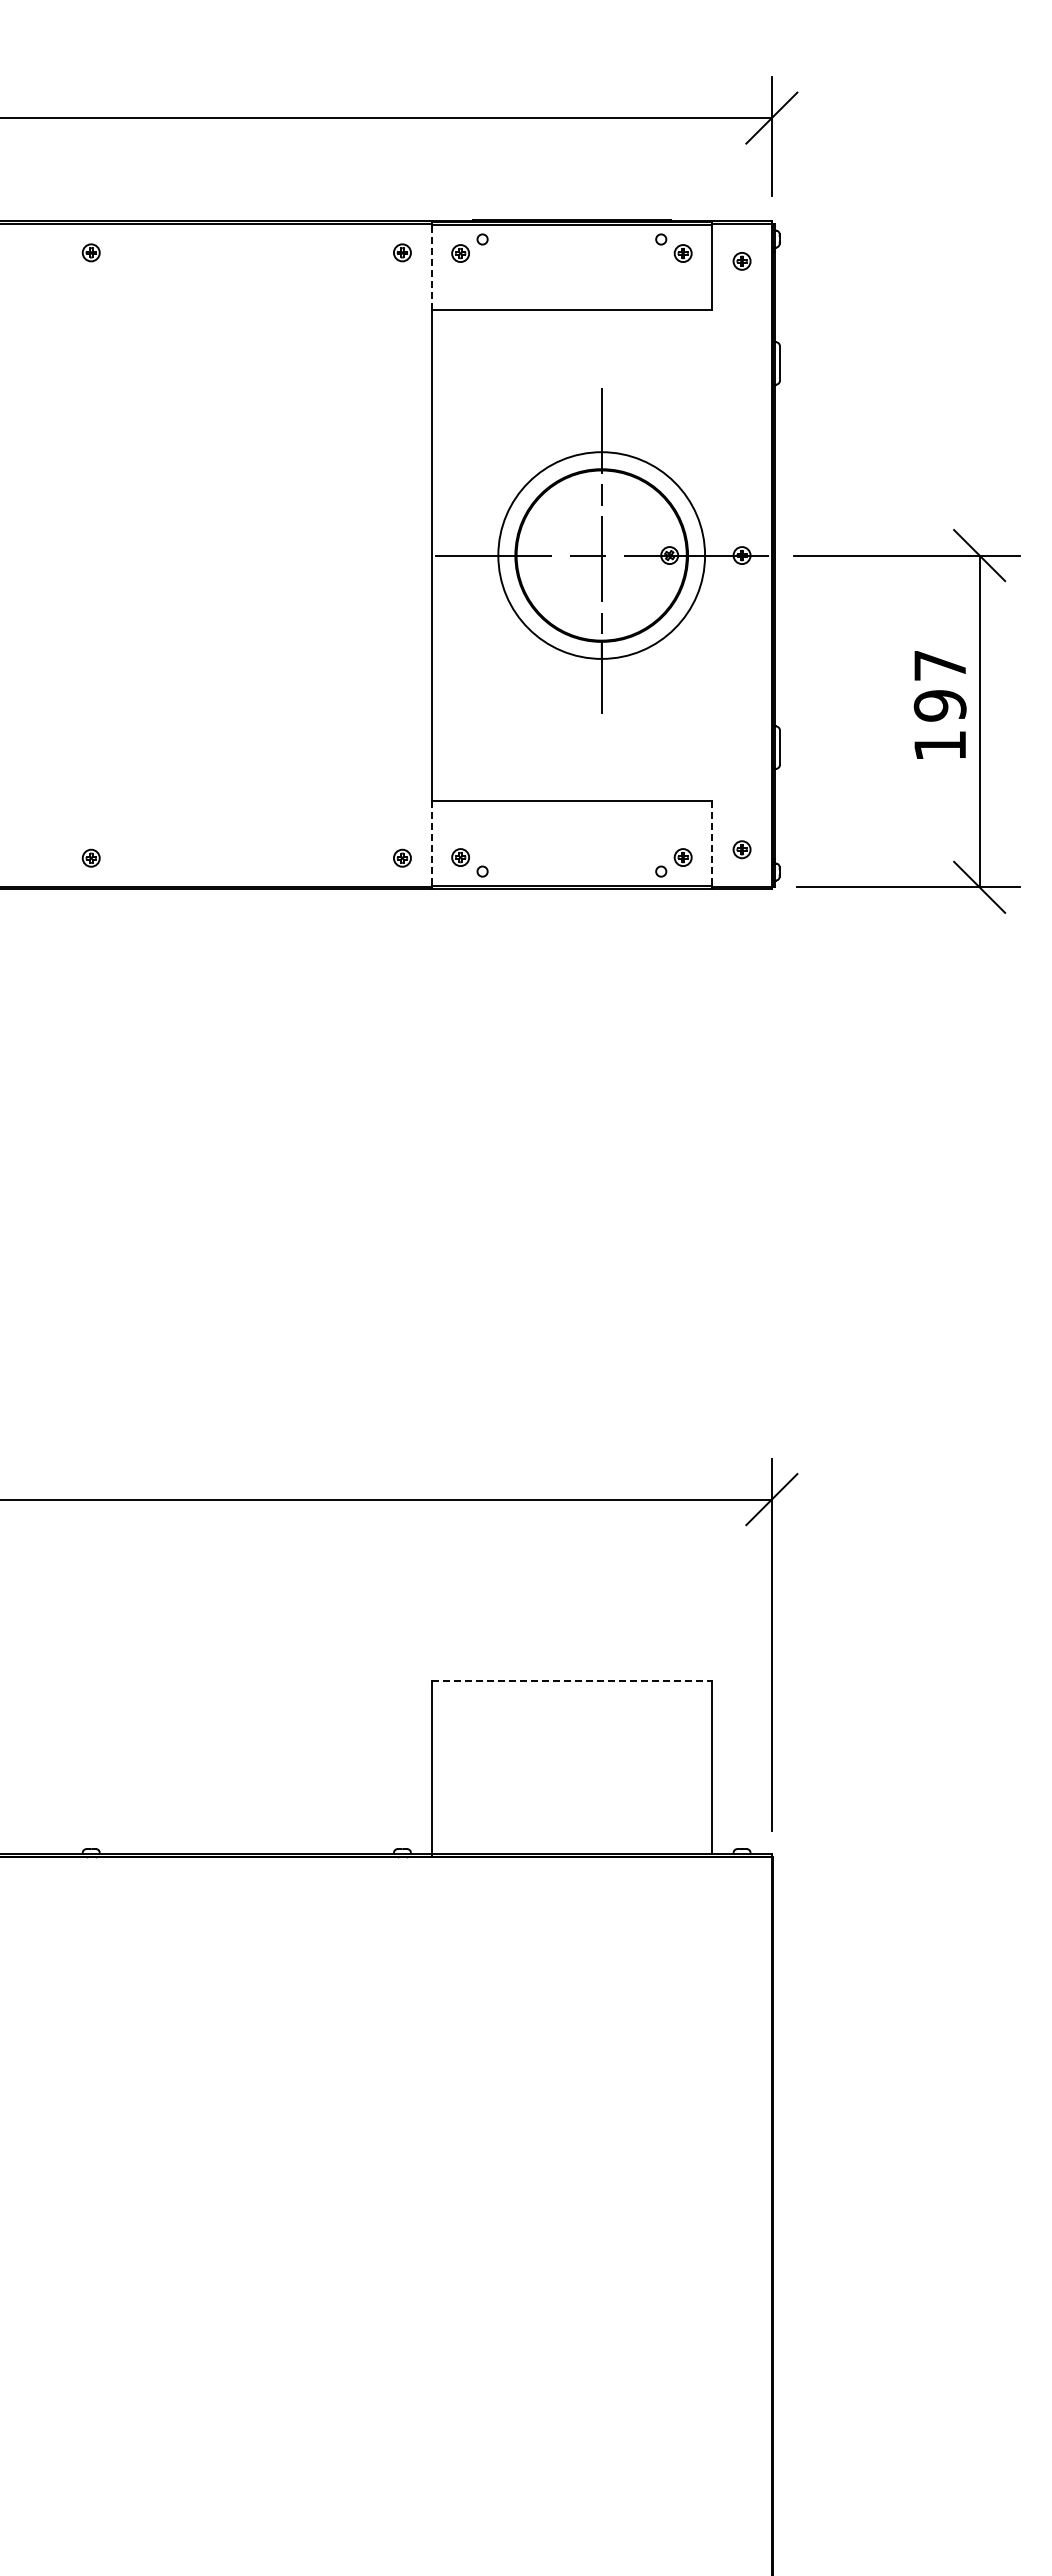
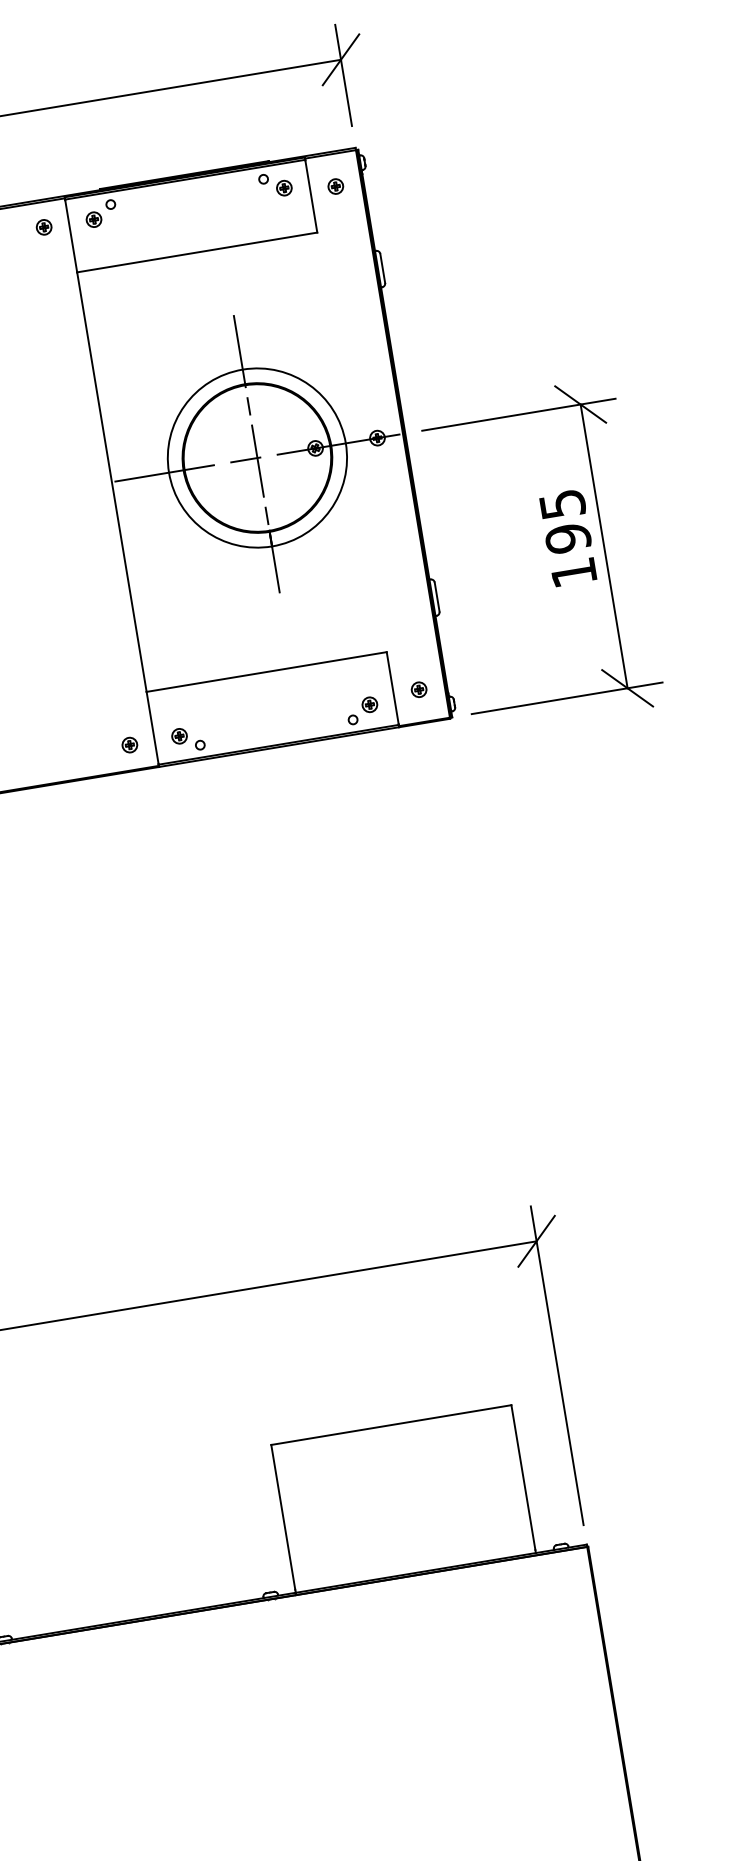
line: (431, 267) -> (71, 235), dashed -> solid
text: (940, 665) -> (562, 504), 197 -> 195
line: (431, 842) -> (152, 727), dashed -> solid
line: (712, 843) -> (392, 688), dashed -> solid
line: (572, 1681) -> (391, 1425), dashed -> solid

